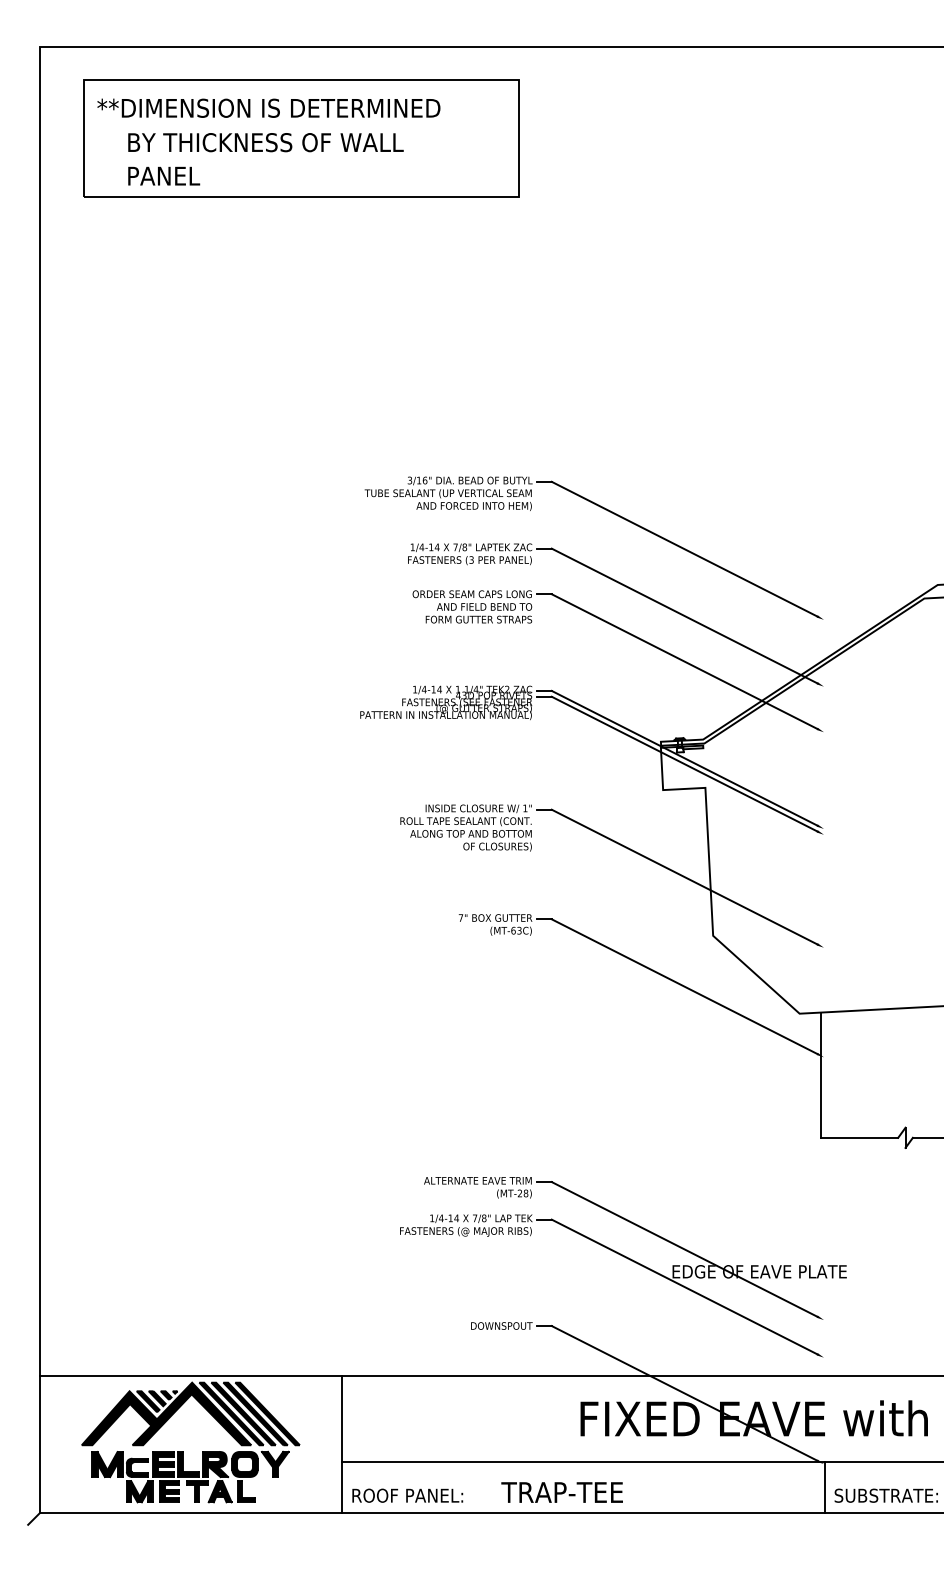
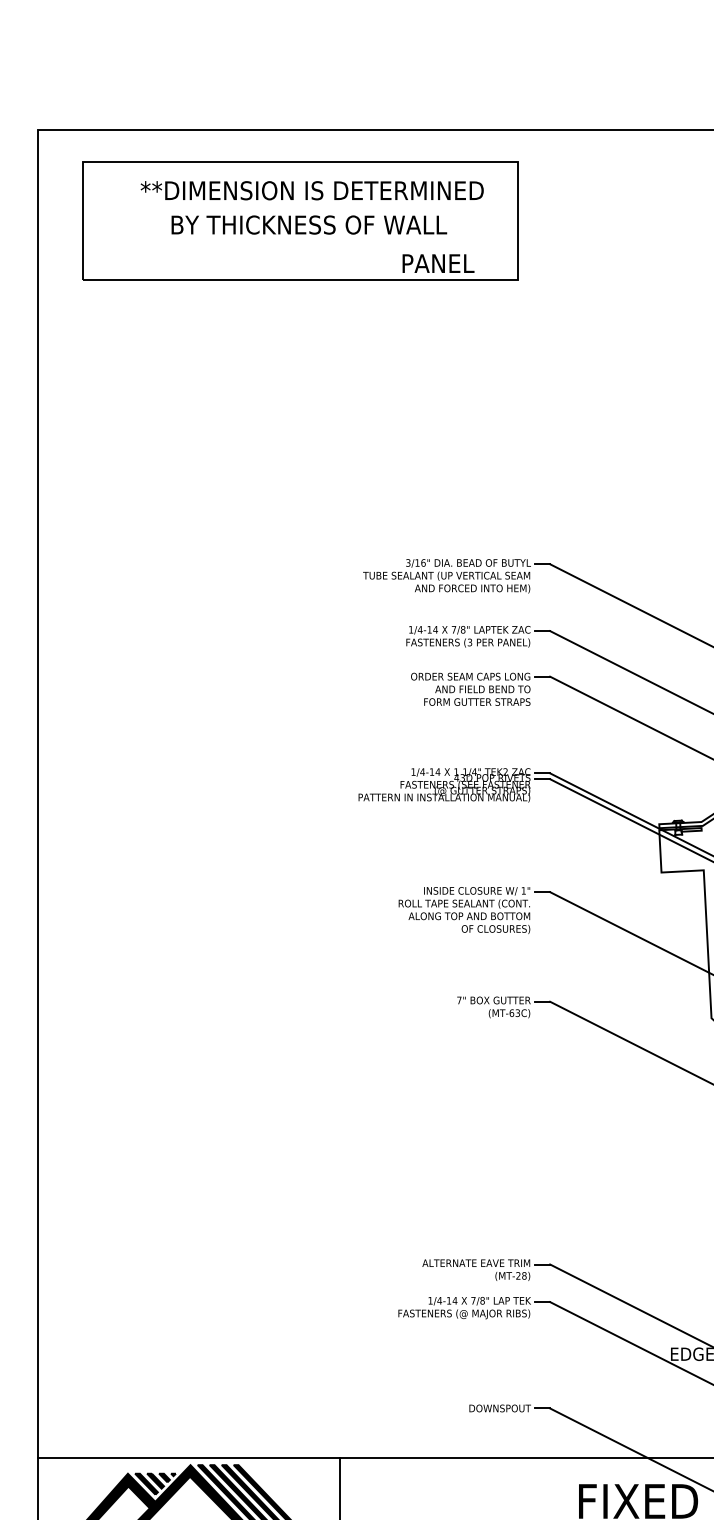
text: (268, 107) -> (311, 189), moved
text: (265, 142) -> (308, 224), moved
text: (164, 175) -> (438, 262), moved

